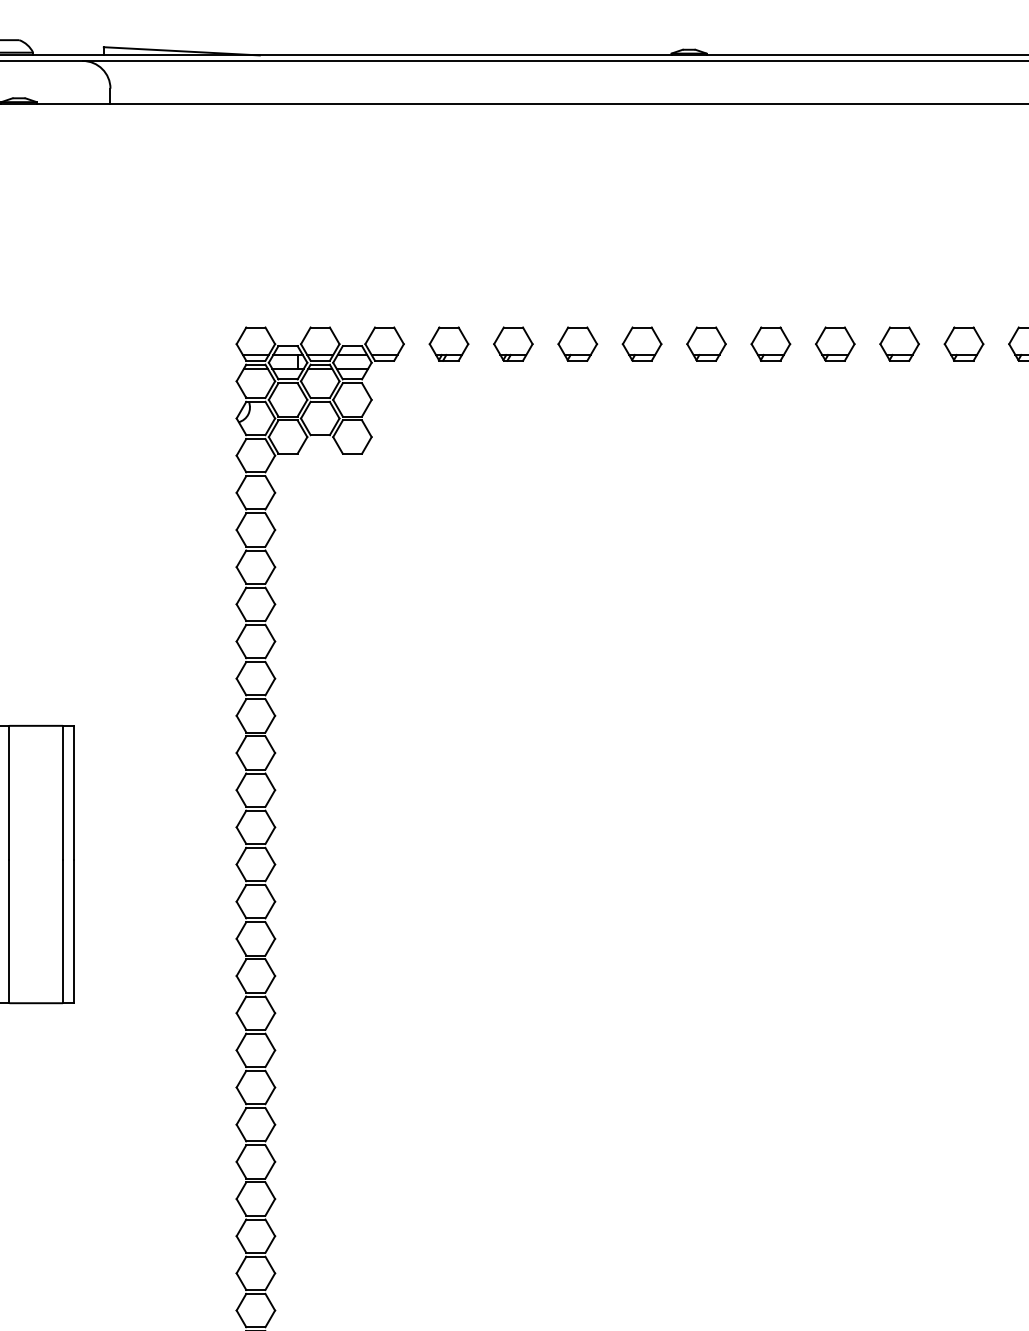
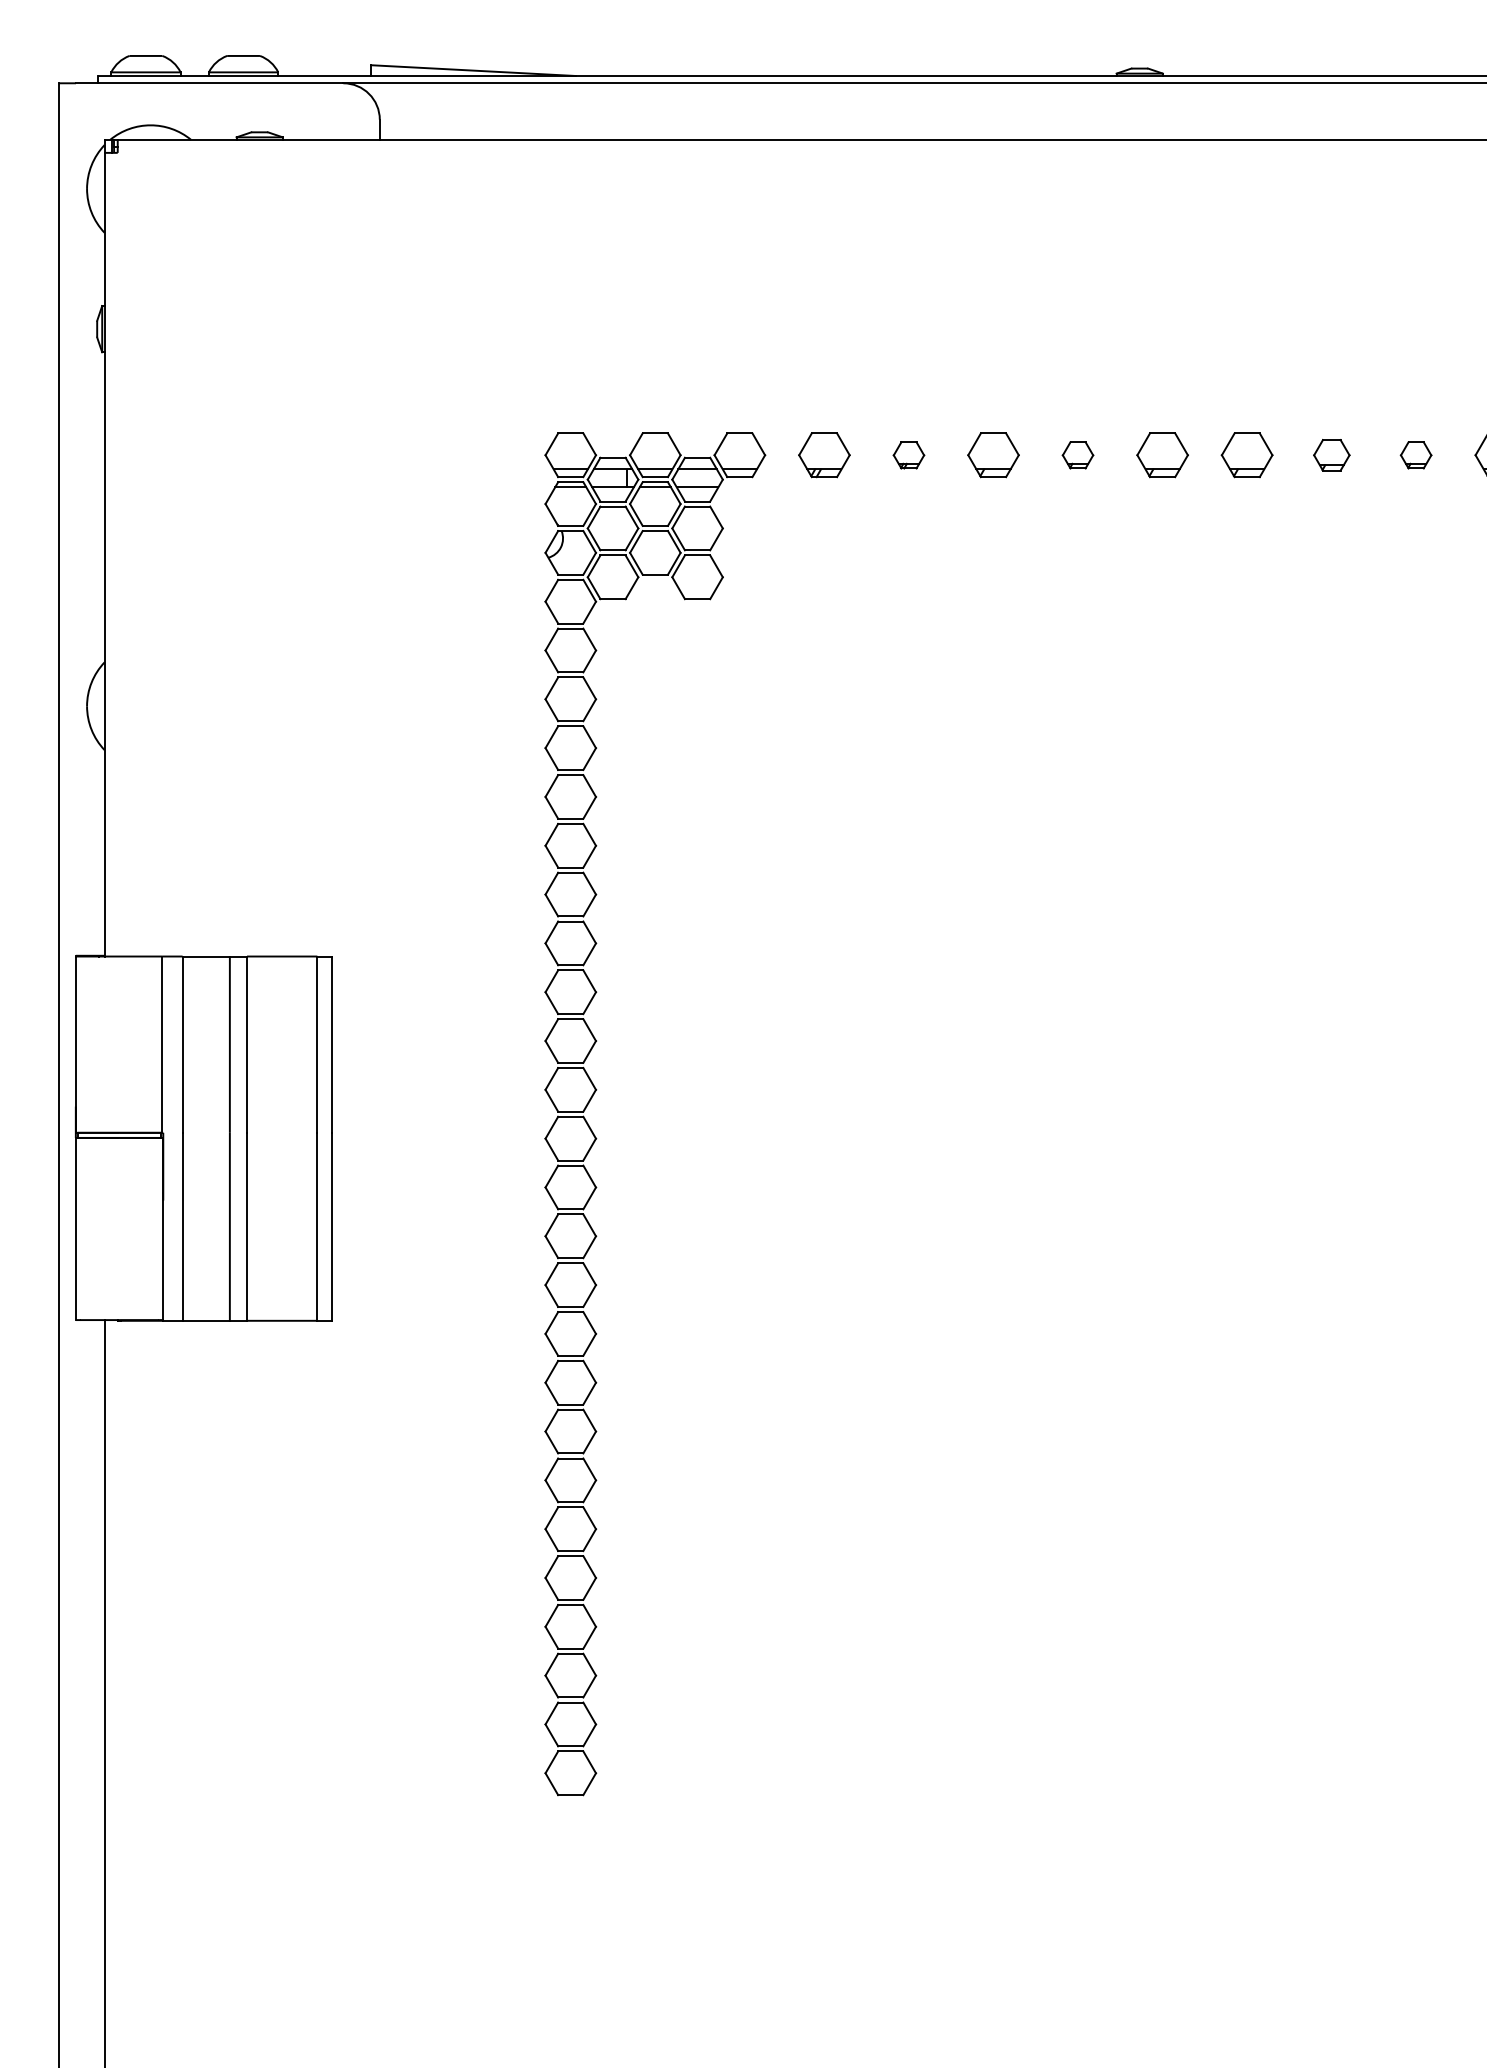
part: (513, 344) -> (908, 455), size x0.6
part: (641, 344) -> (1077, 455), size x0.6
part: (835, 344) -> (1331, 455), size x0.7
part: (899, 344) -> (1415, 455), size x0.6

